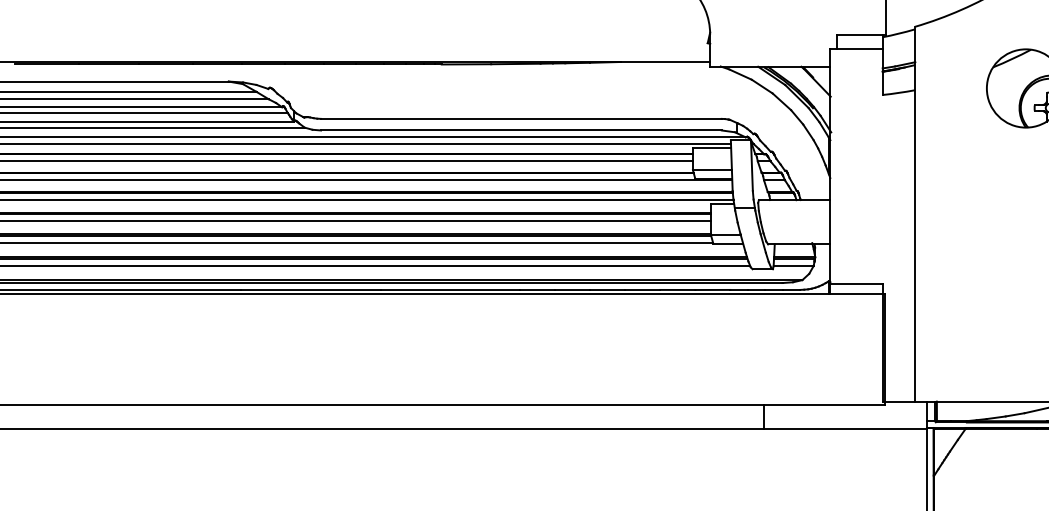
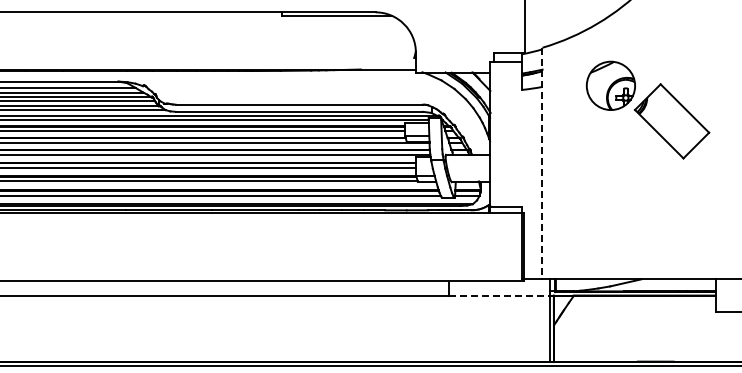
line: (915, 214) -> (542, 163), solid -> dashed
line: (845, 429) -> (499, 296), solid -> dashed

